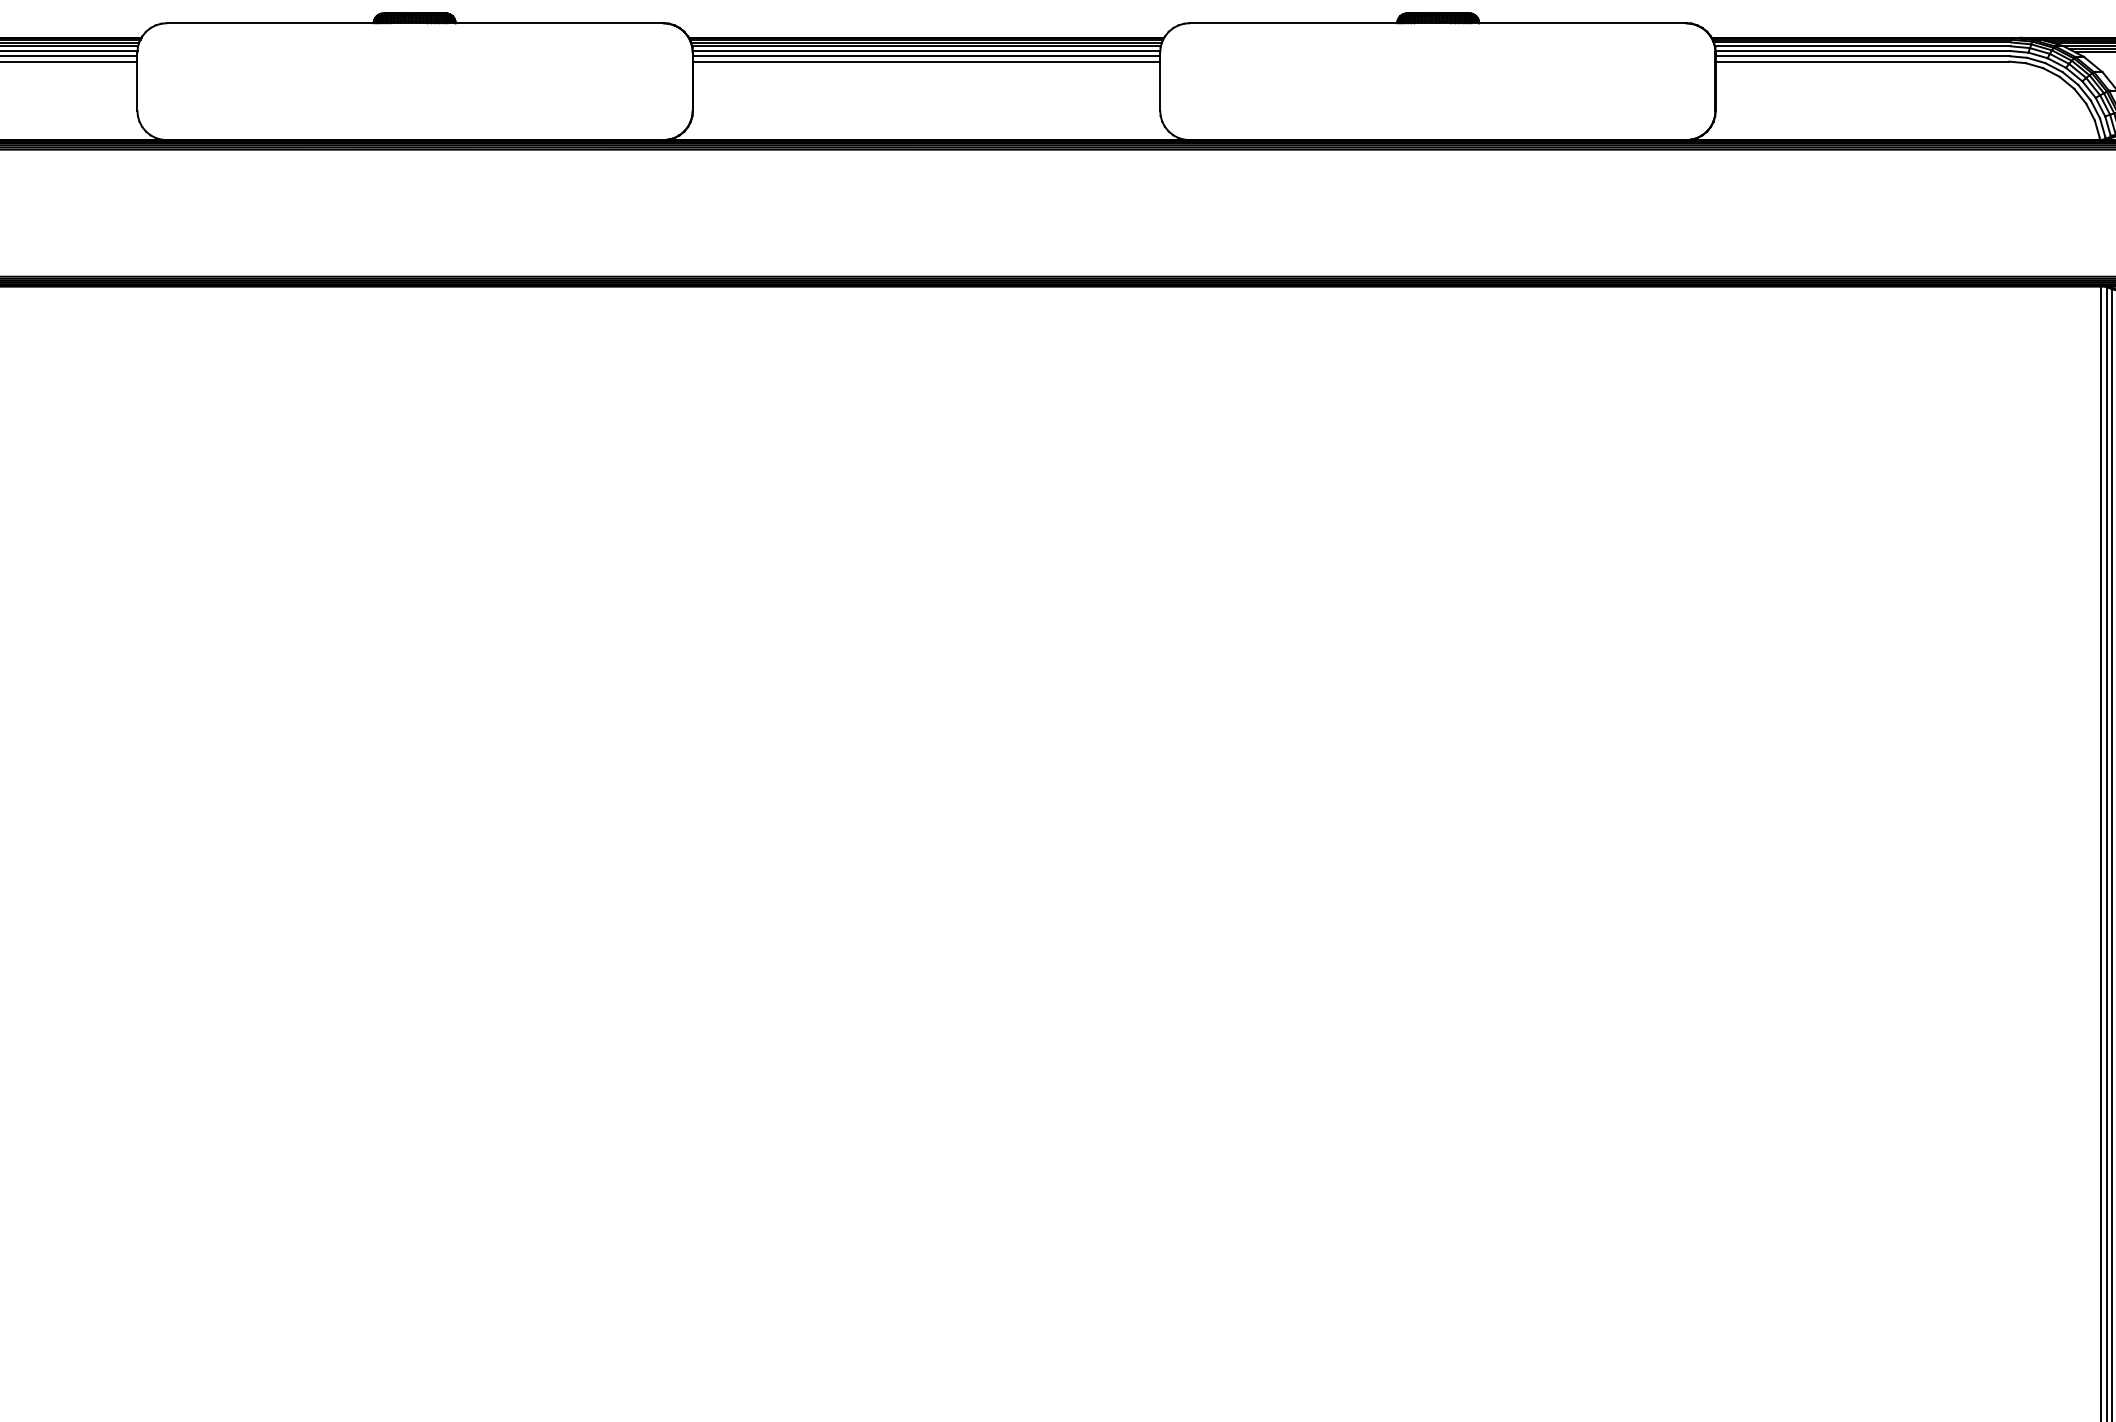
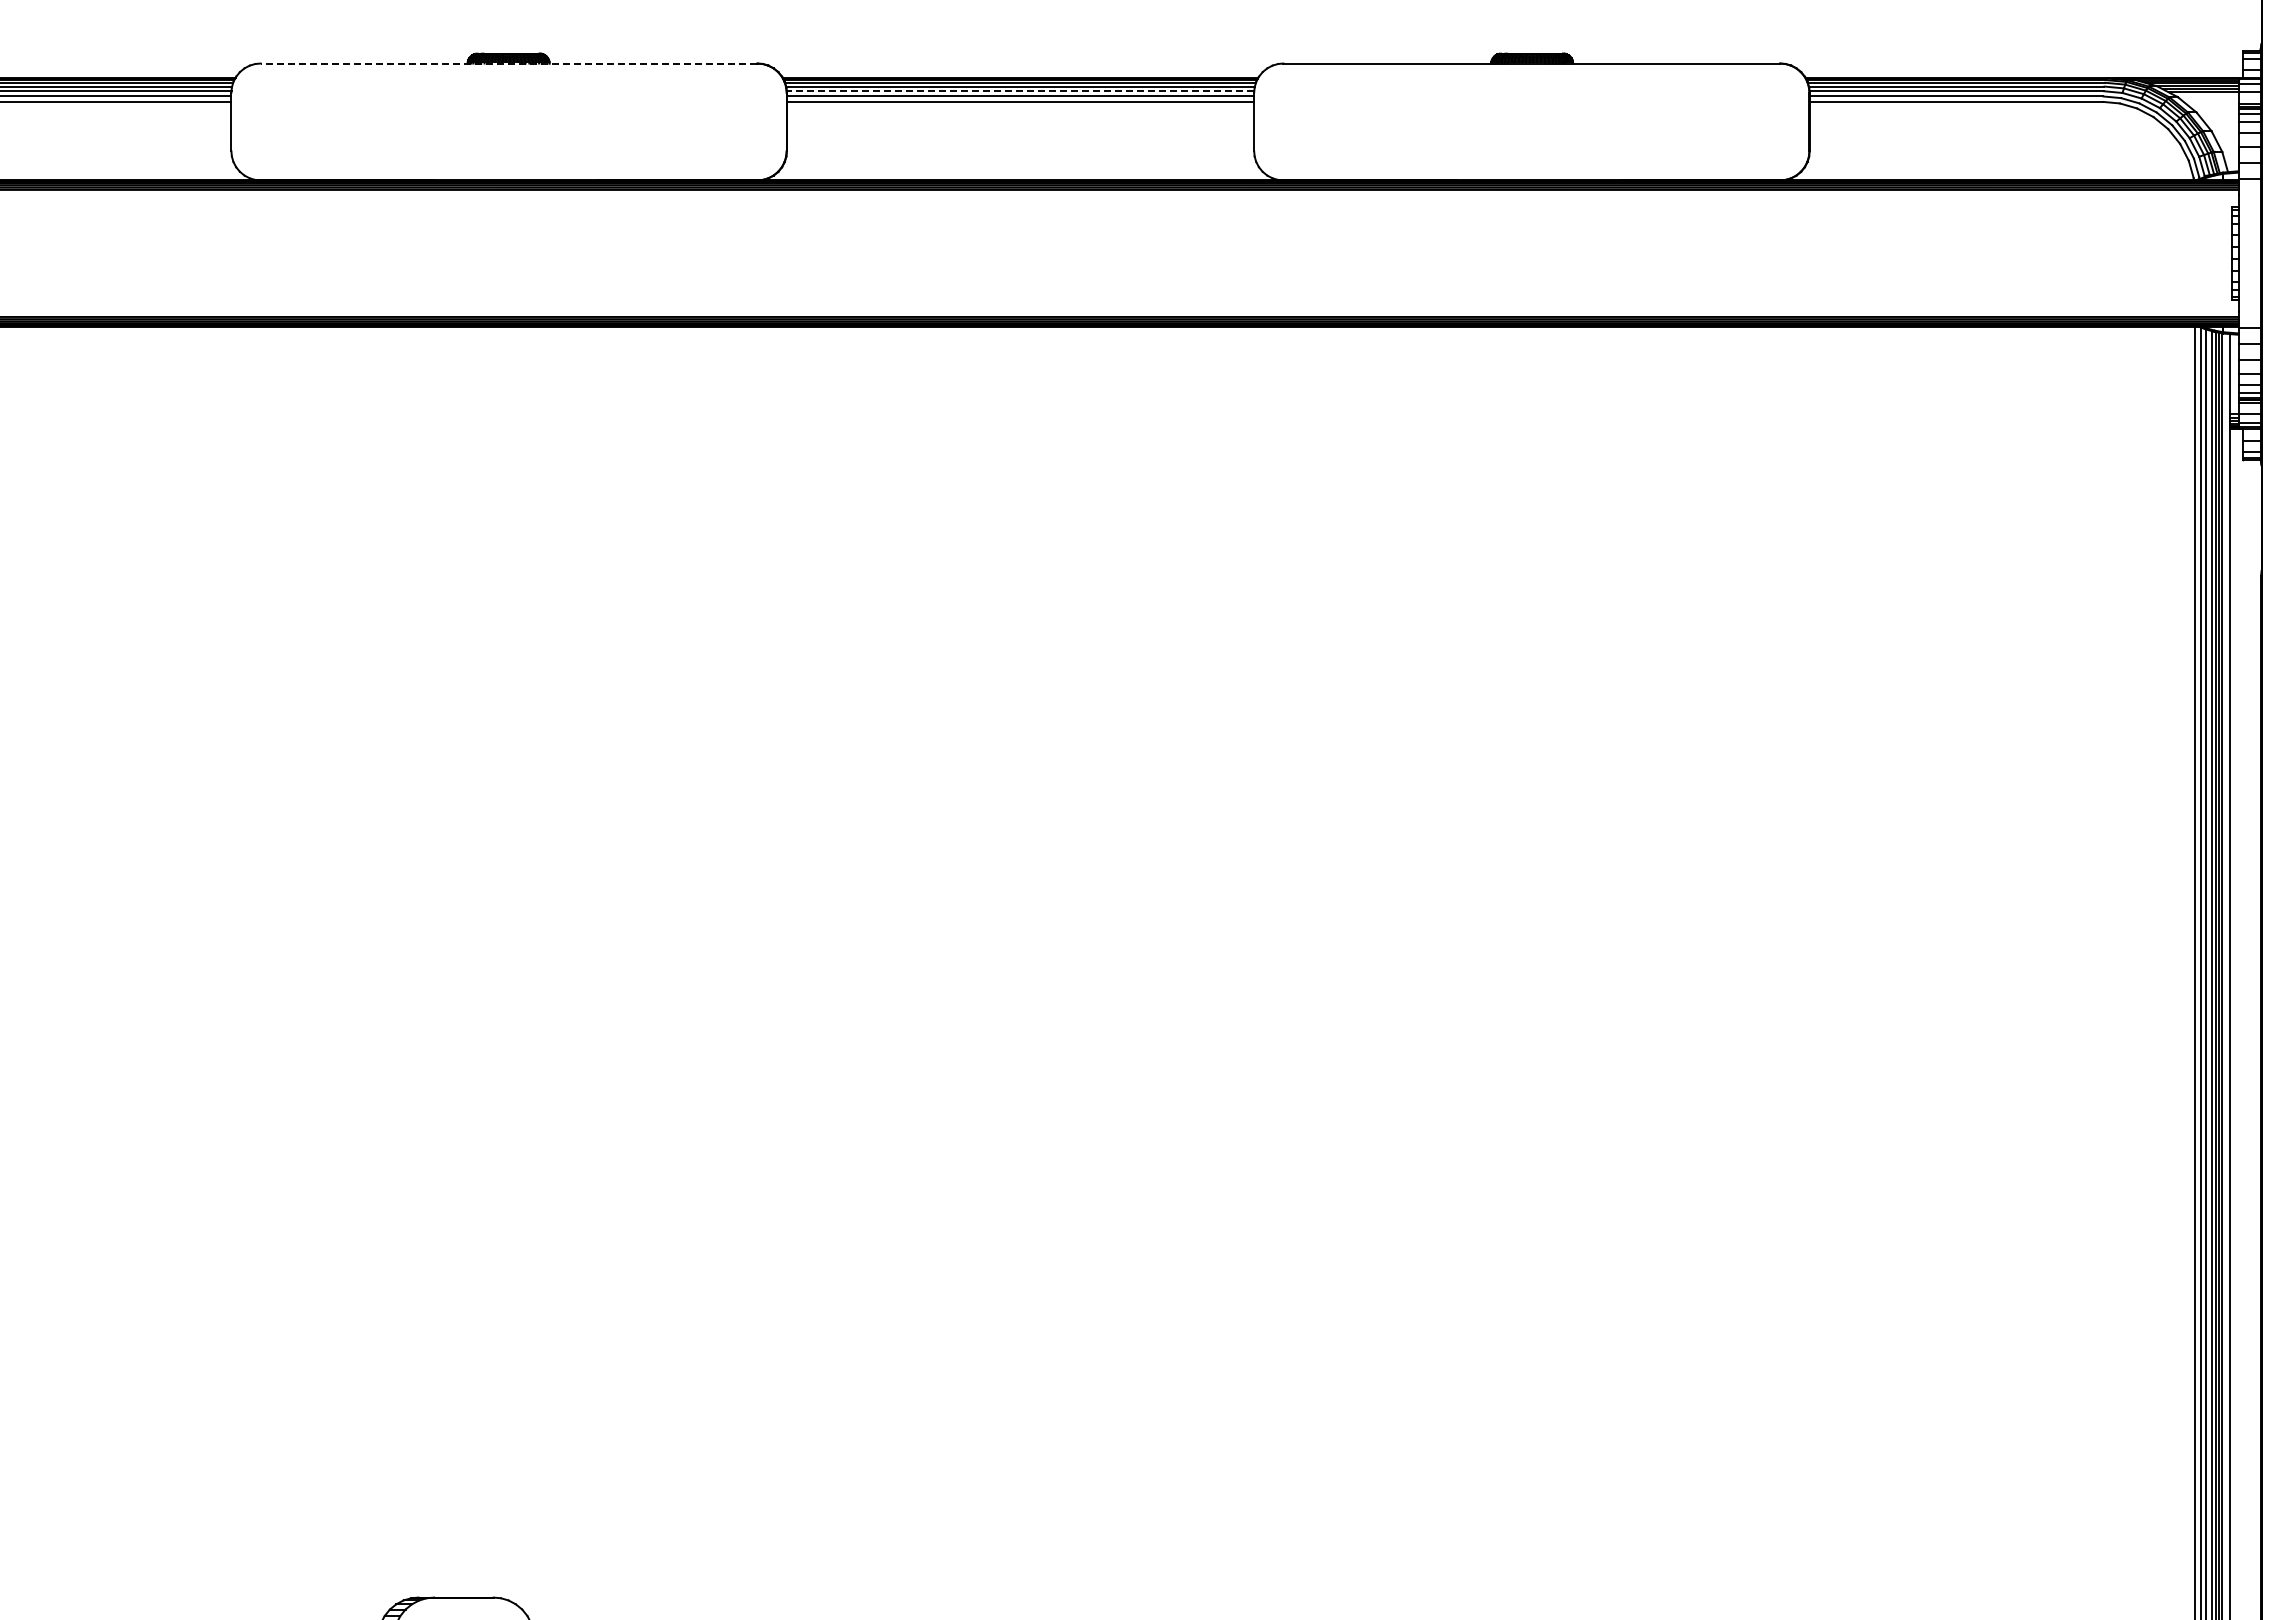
line: (414, 23) -> (508, 63), solid -> dashed
line: (926, 51) -> (1020, 91), solid -> dashed

